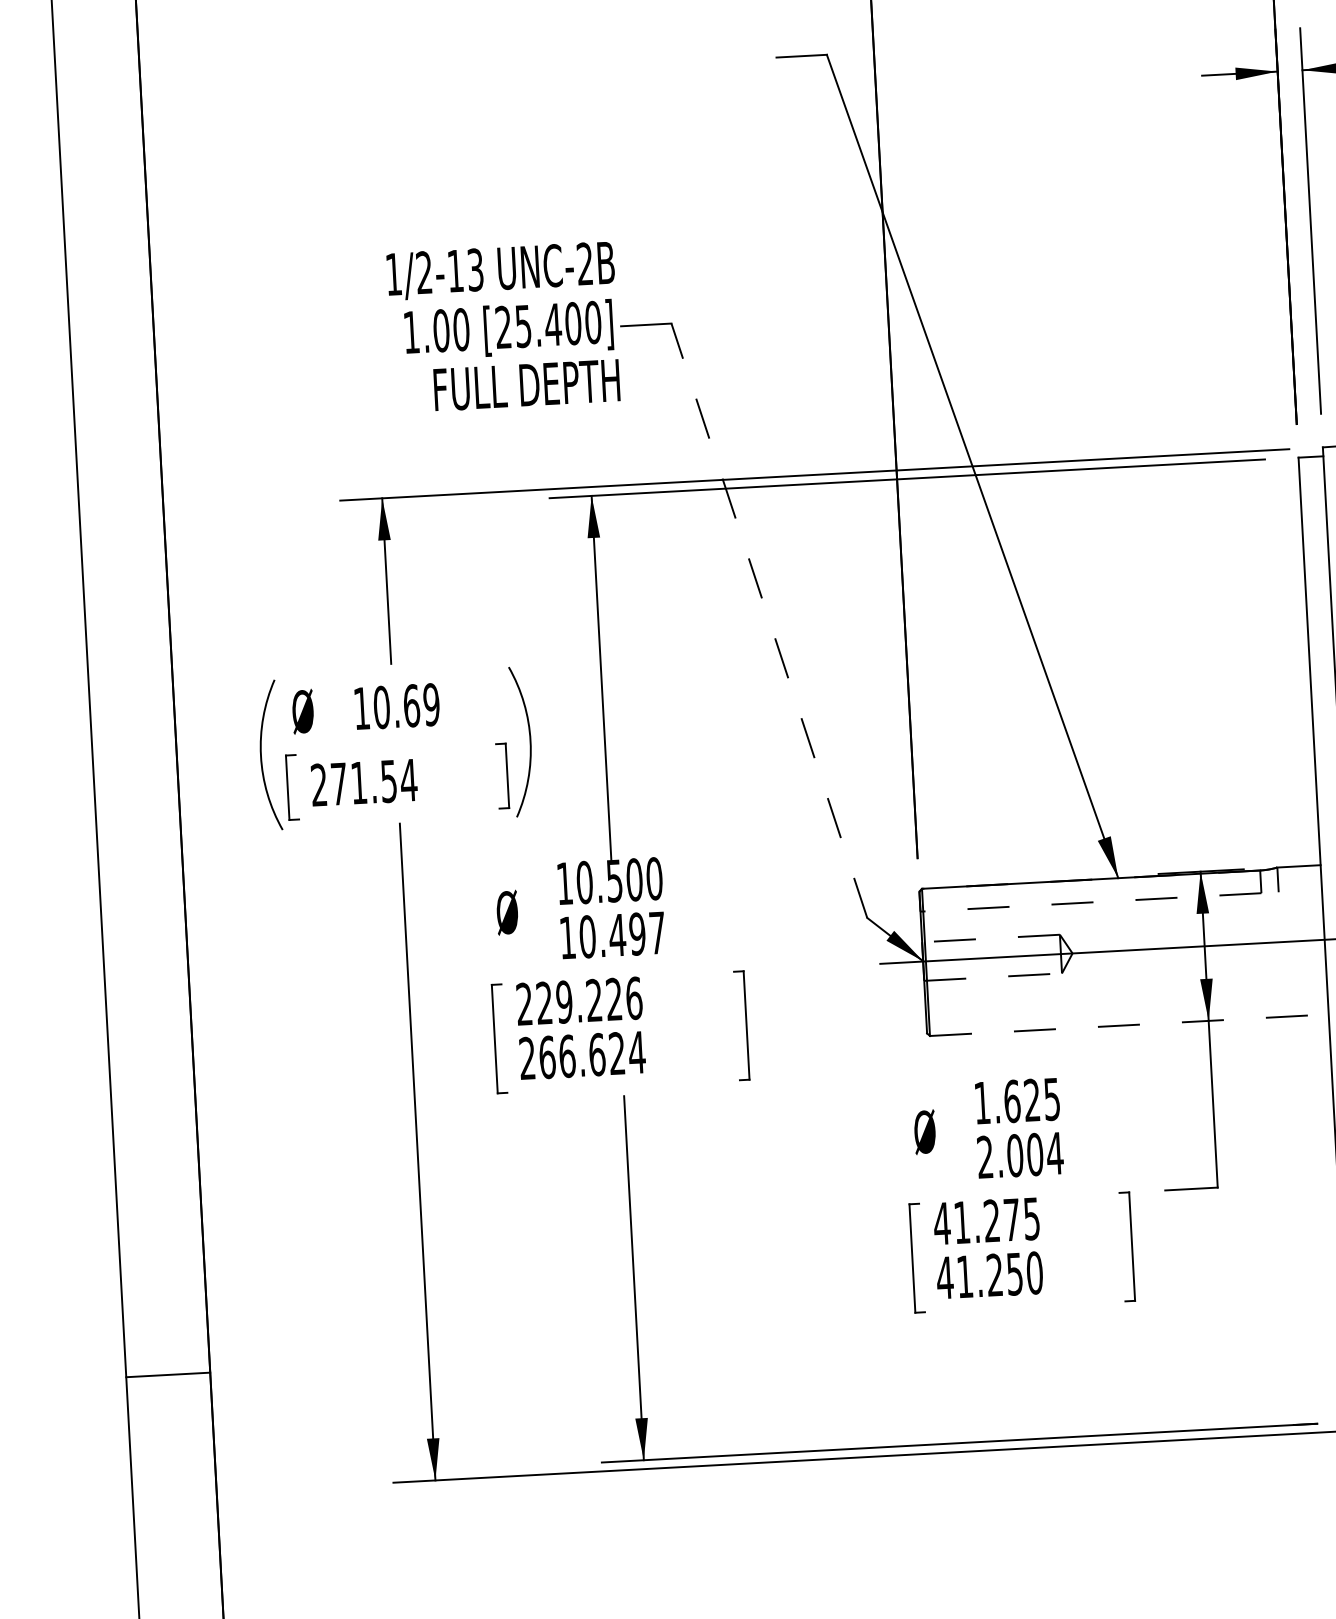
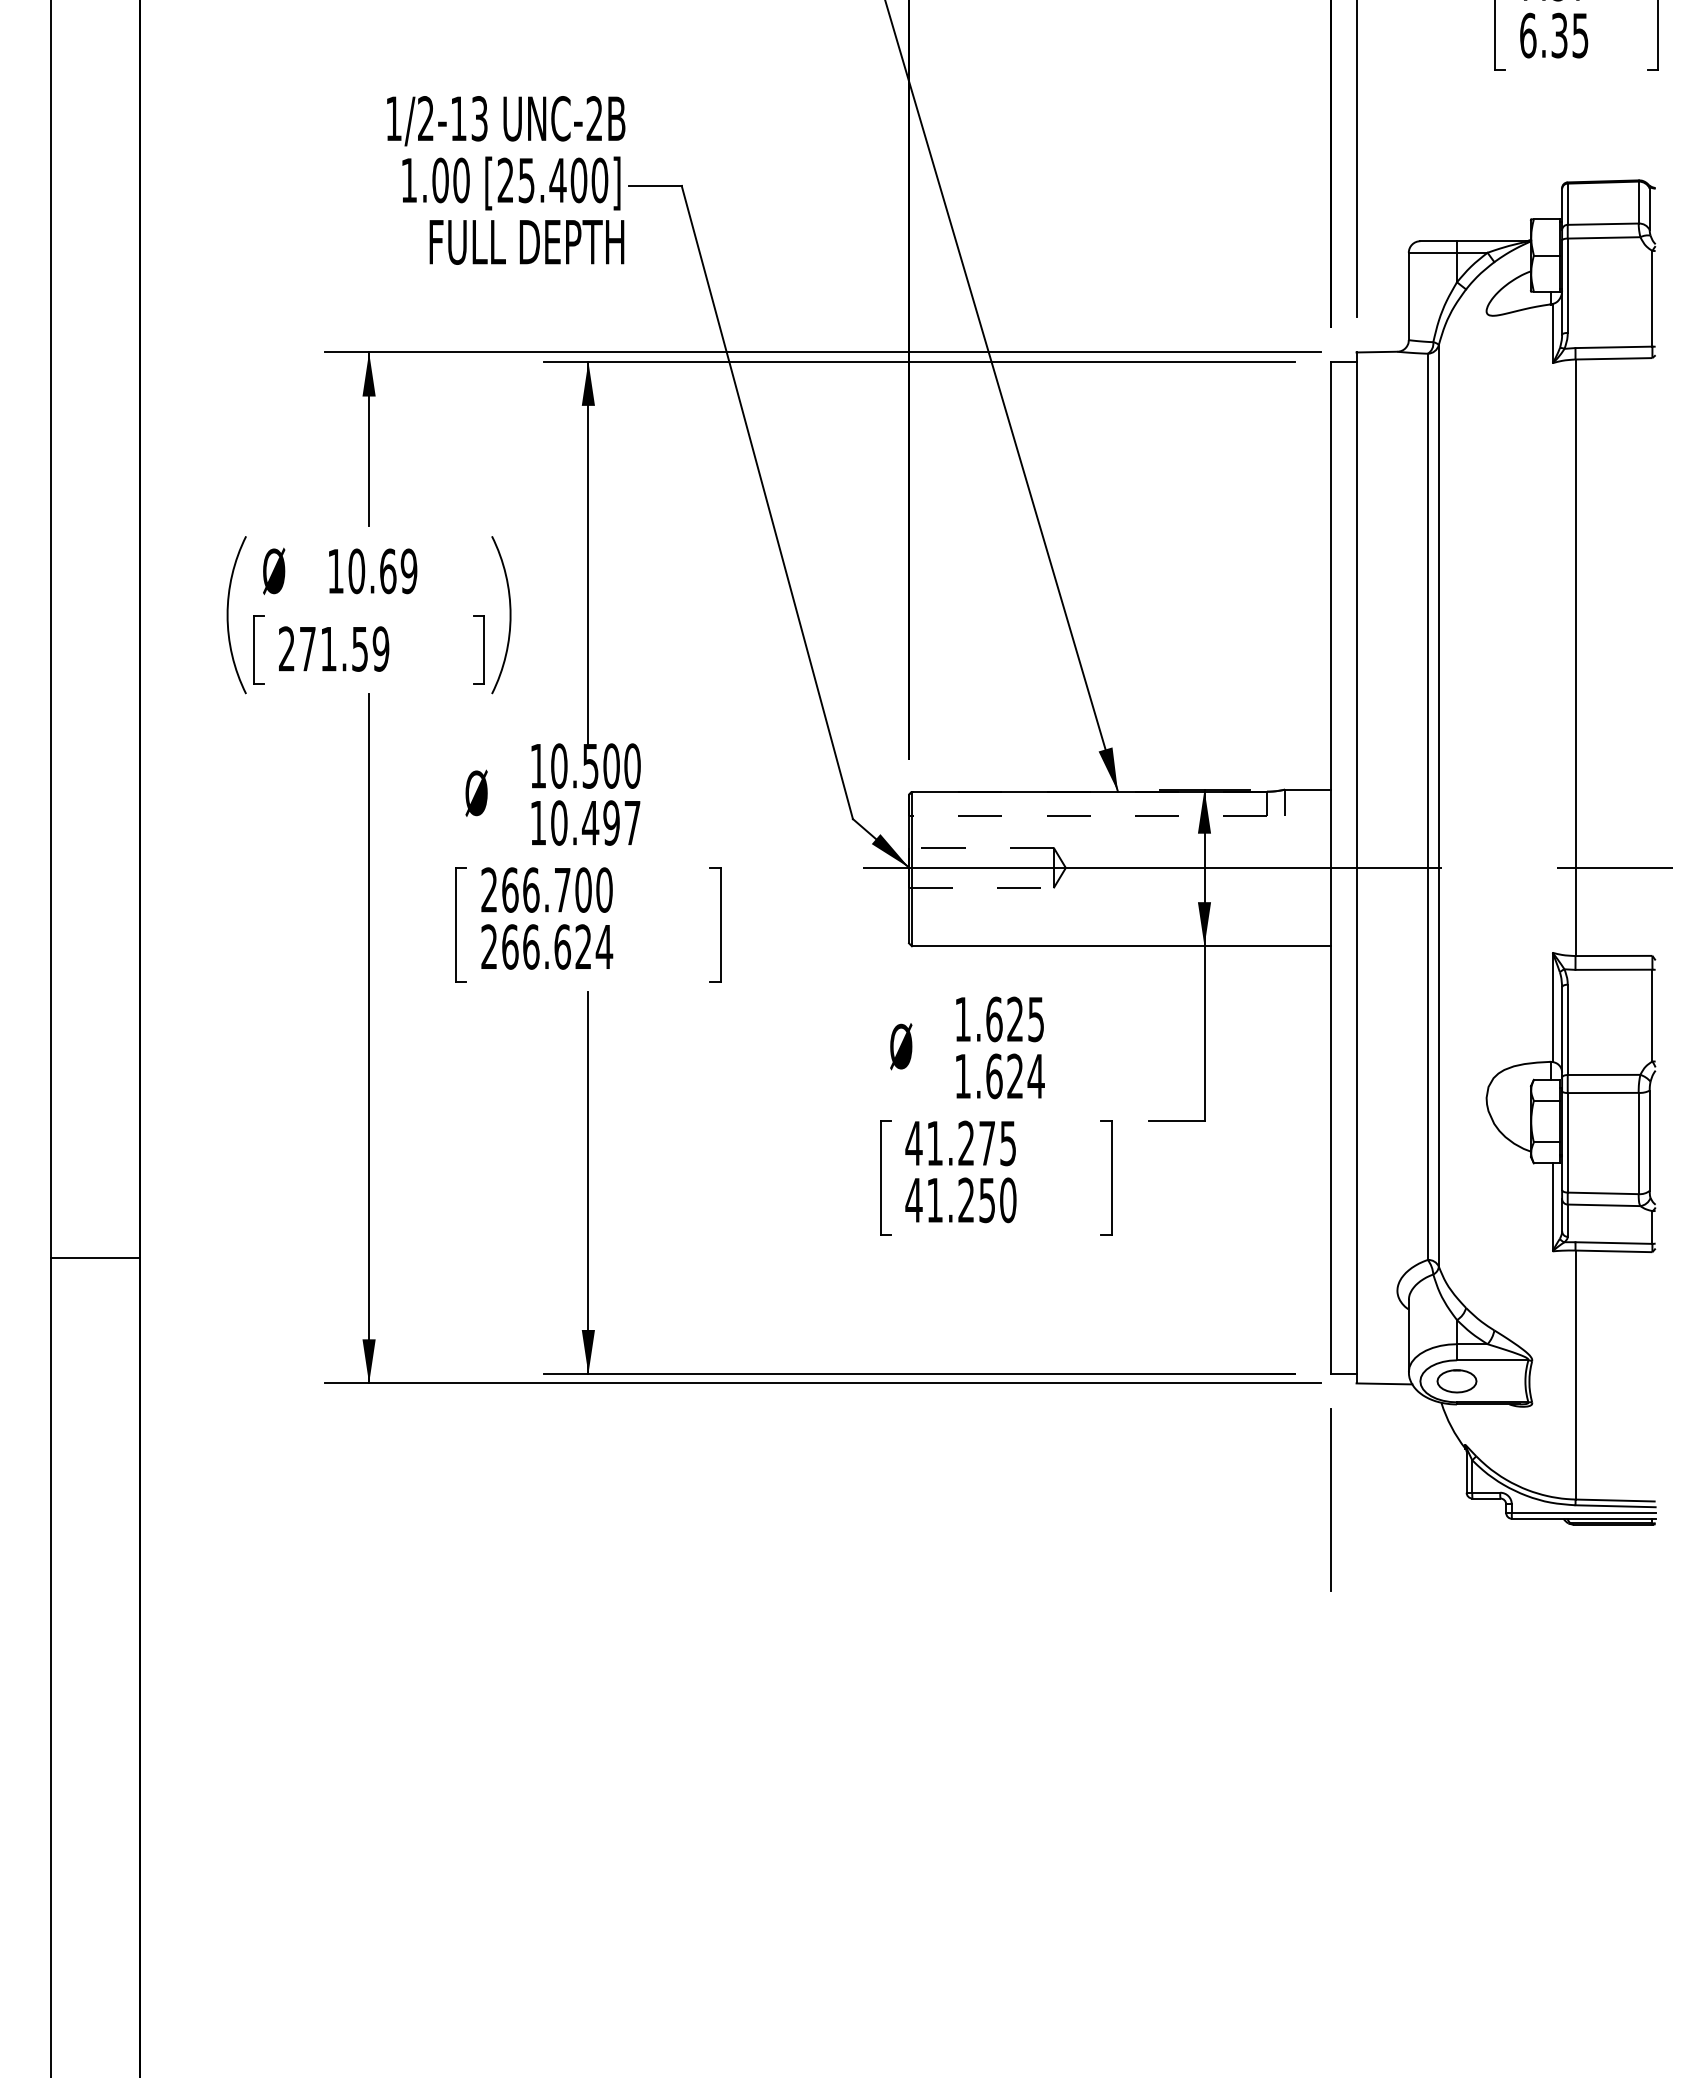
line: (769, 620) -> (767, 502), dashed -> solid
text: (408, 779) -> (380, 648), 271.54 -> 271.59
text: (589, 1000) -> (557, 889), 229.226 -> 266.700
line: (1129, 1025) -> (1121, 946), dashed -> solid
text: (1010, 1156) -> (989, 1076), 2.004 -> 1.624

